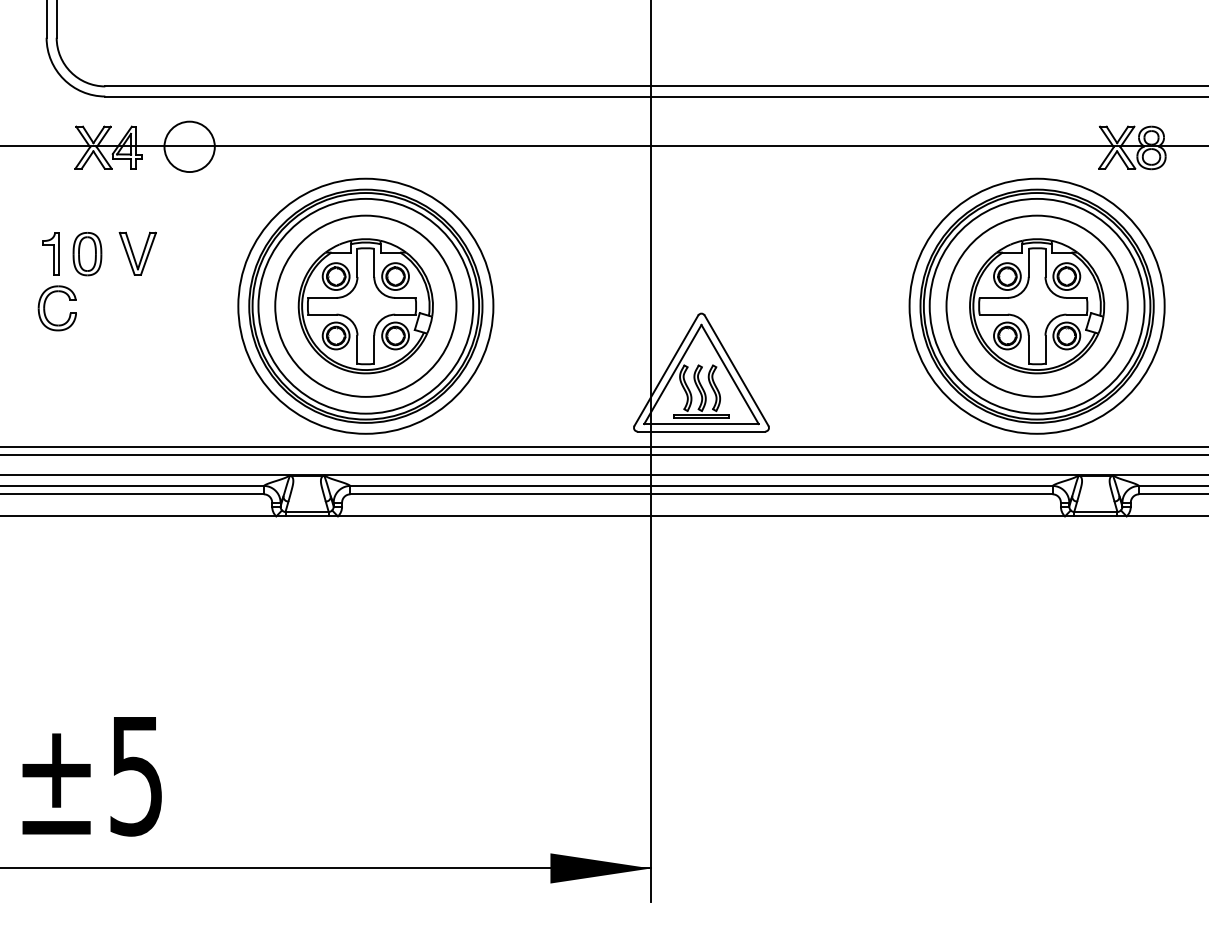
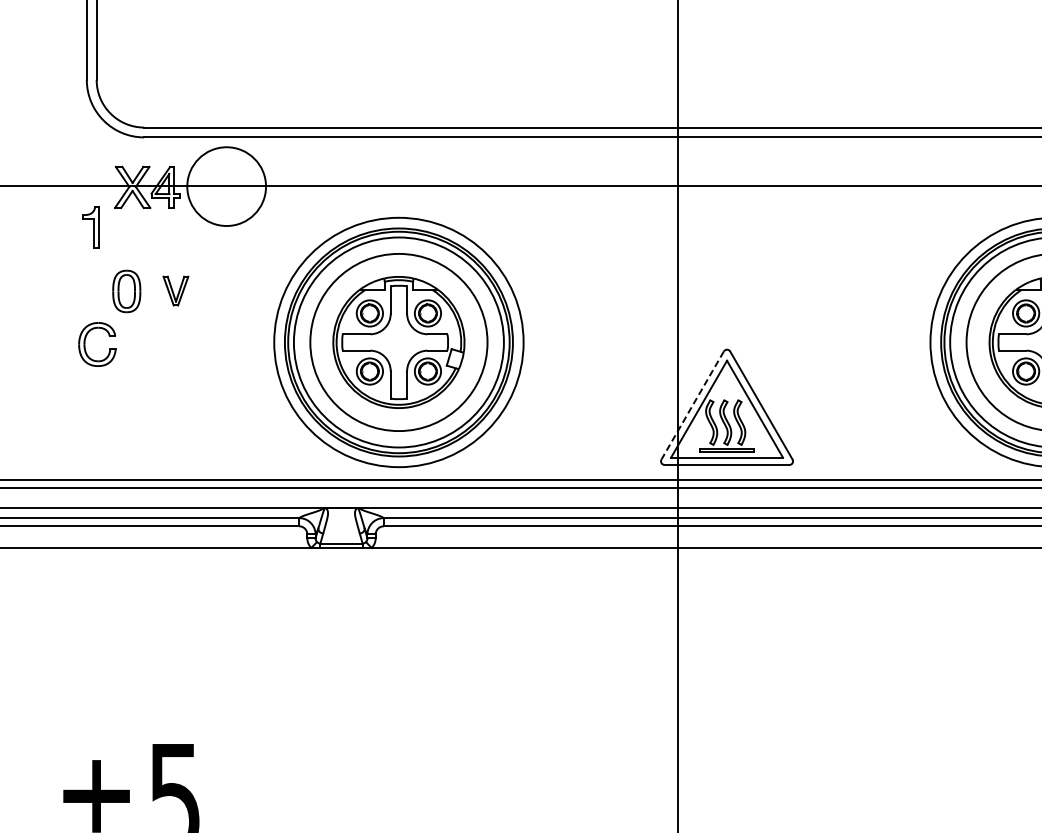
circle: (189, 146) -> (226, 186), size x1.6
part: (50, 253) -> (90, 227), moved
part: (137, 253) -> (175, 290), size x0.7
line: (666, 370) -> (692, 405), solid -> dashed

